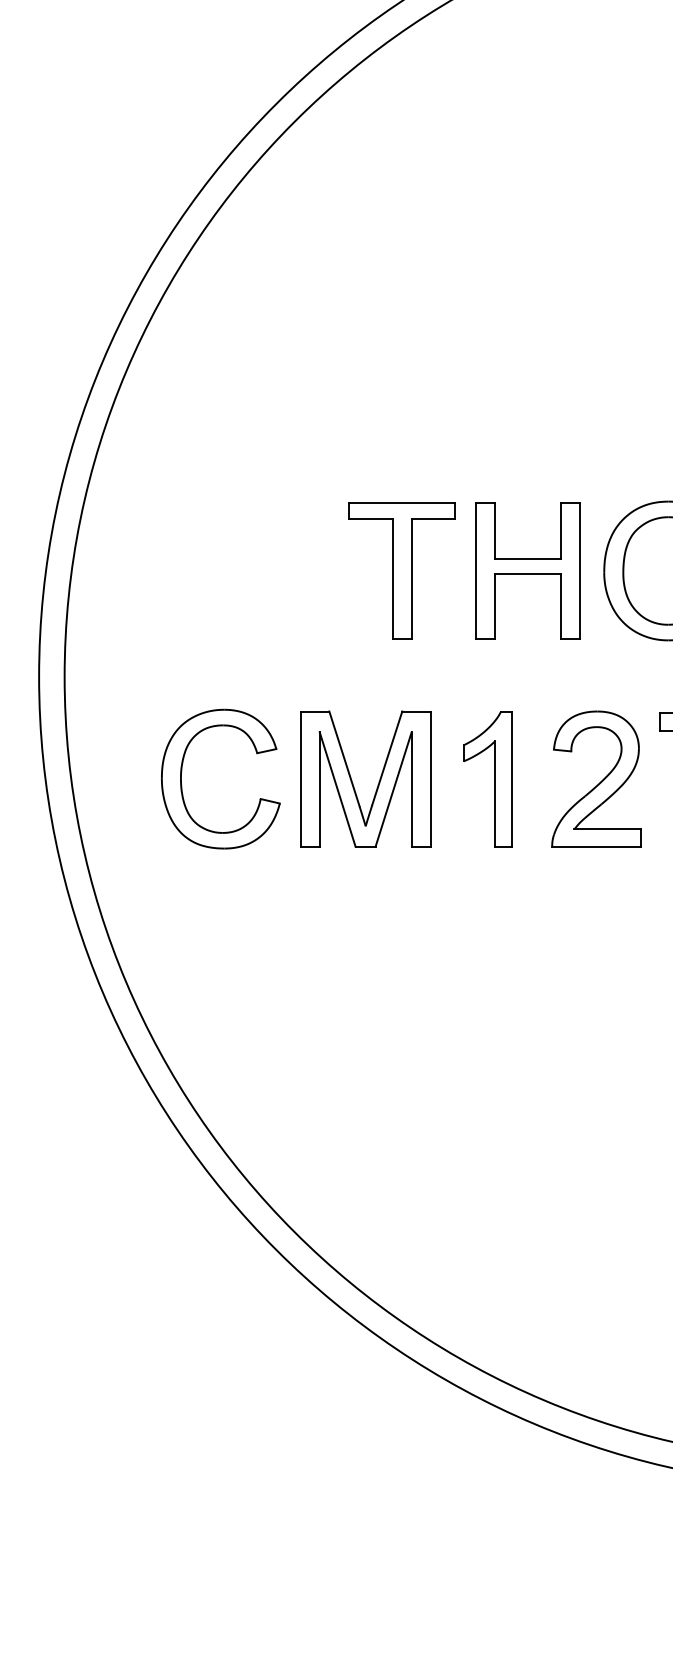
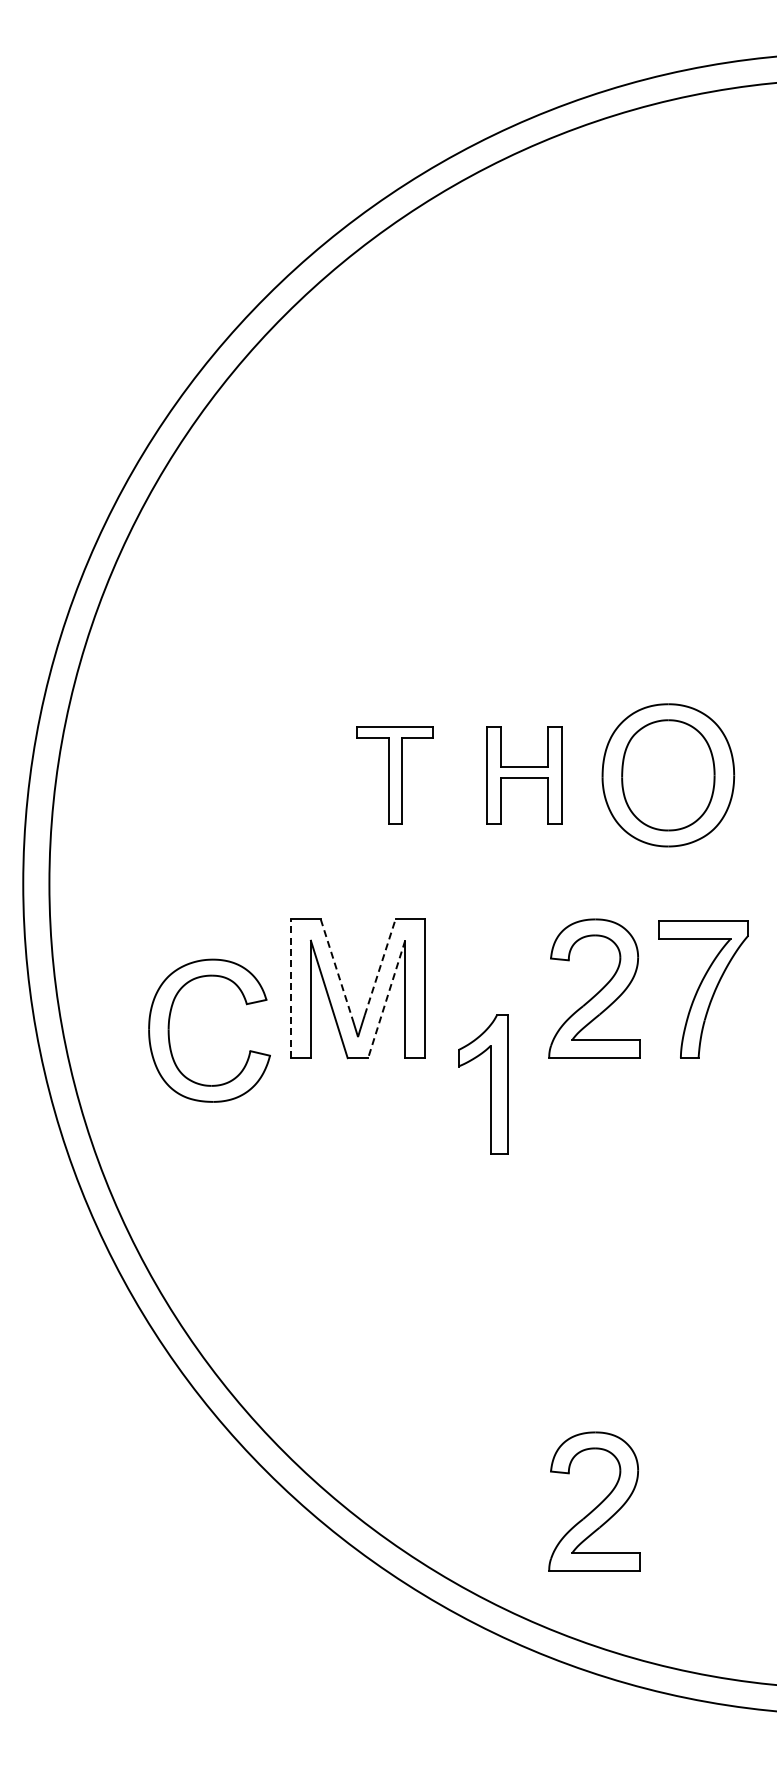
part: (402, 571) -> (395, 775), size x0.7
part: (528, 571) -> (524, 775), size x0.7
line: (387, 757) -> (380, 966), solid -> dashed
line: (344, 759) -> (336, 968), solid -> dashed
part: (181, 778) -> (169, 1030), moved
line: (300, 778) -> (291, 988), solid -> dashed
part: (494, 778) -> (490, 1084), moved
line: (393, 789) -> (386, 999), solid -> dashed
part: (596, 1279) -> (594, 1501), added

